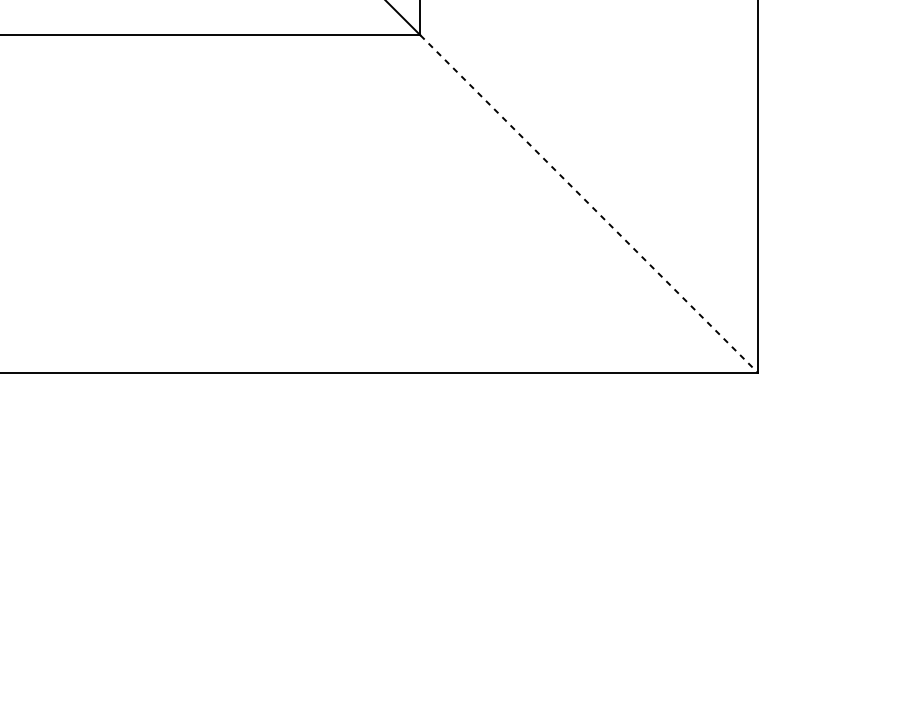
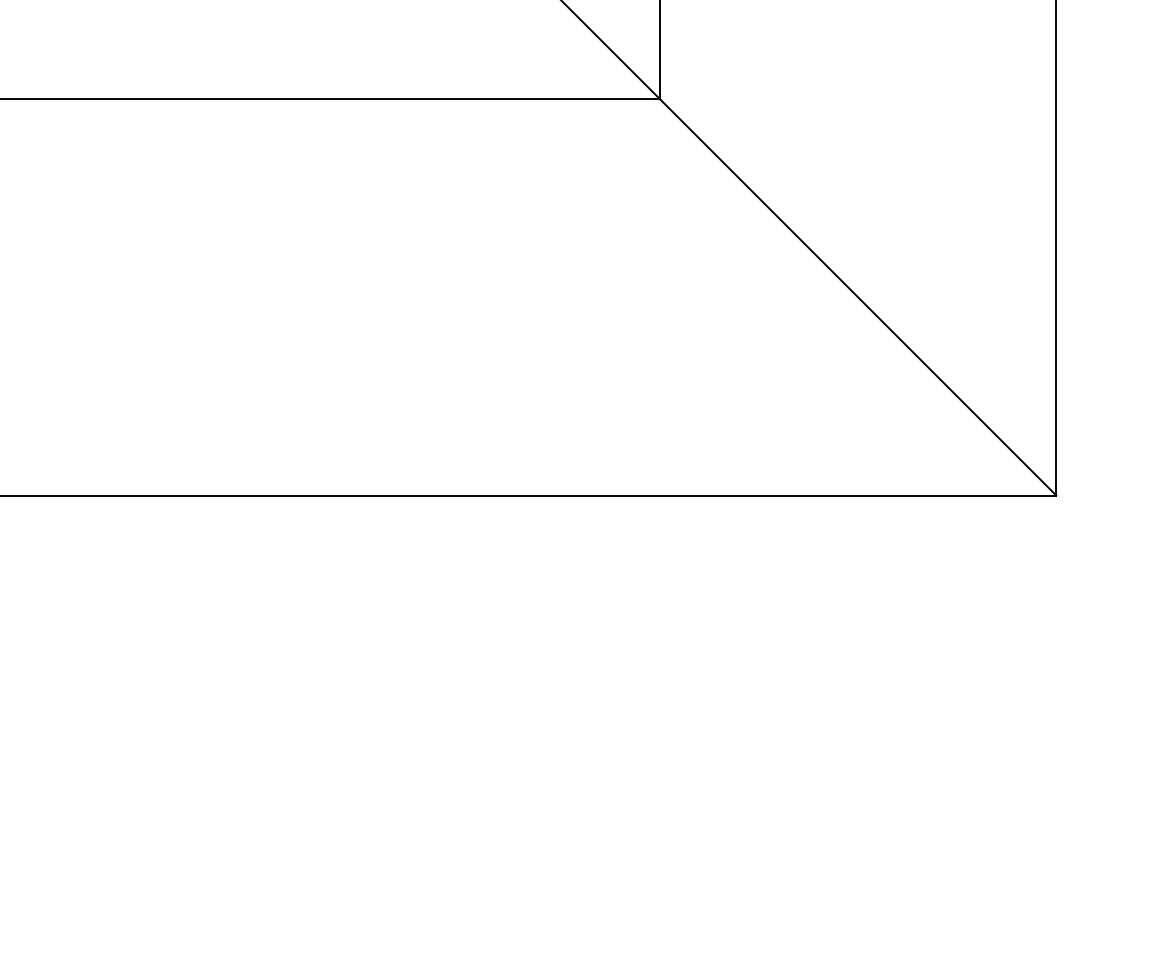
line: (589, 204) -> (858, 297), dashed -> solid

